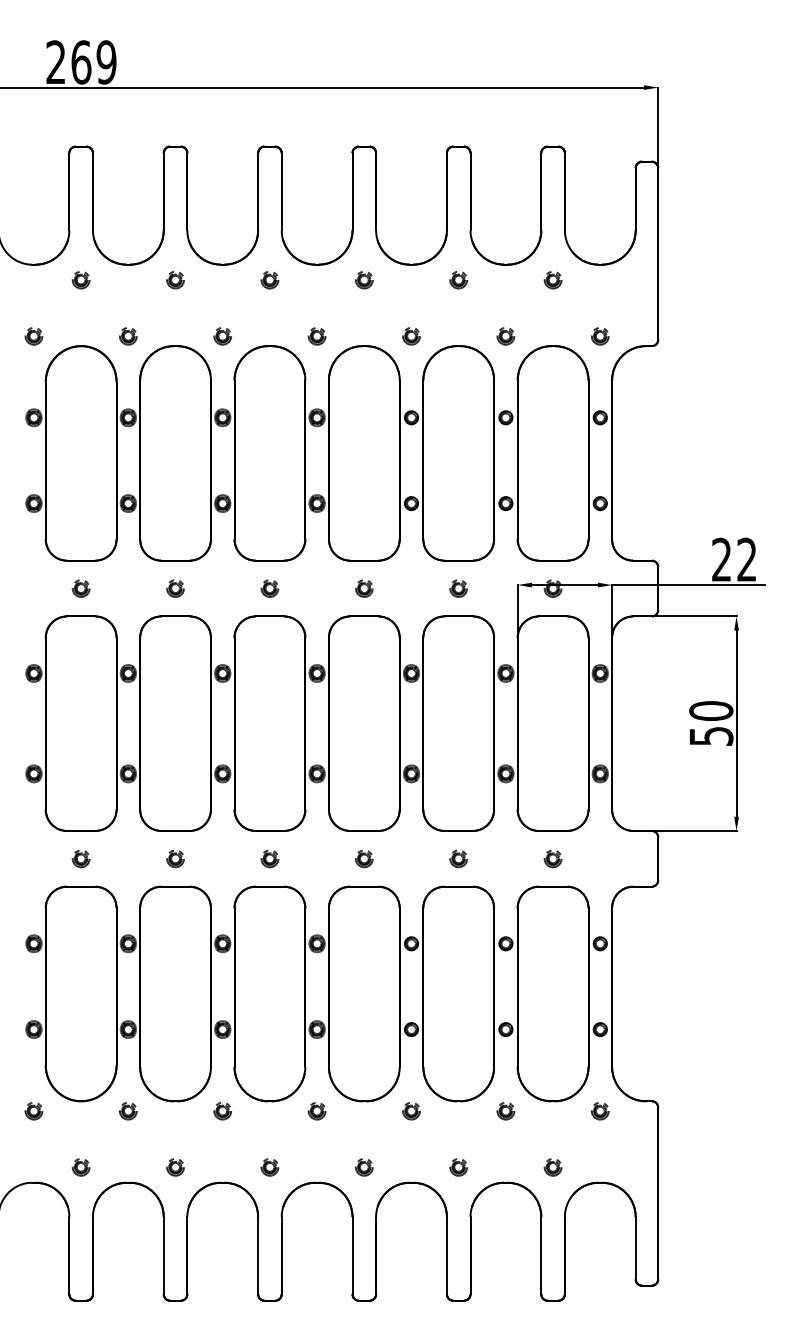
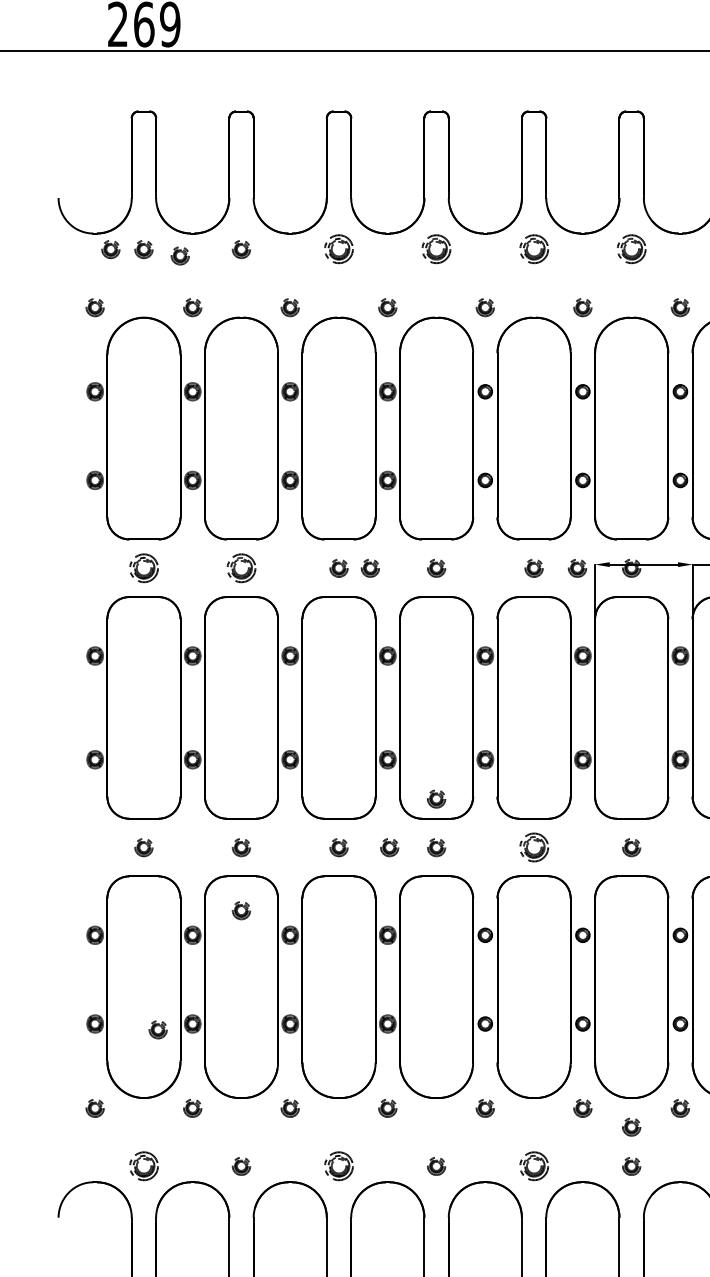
part: (48, 280) -> (110, 249), added
part: (269, 280) -> (338, 249), size x1.6
part: (364, 280) -> (436, 249), size x1.6
part: (458, 280) -> (533, 249), size x1.6
part: (552, 280) -> (631, 249), size x1.6
part: (116, 286) -> (180, 256), added
part: (80, 588) -> (143, 568), size x1.6
part: (175, 588) -> (241, 568), size x1.6
part: (300, 588) -> (370, 568), added
part: (500, 588) -> (577, 568), added
part: (364, 811) -> (436, 798), added
part: (318, 858) -> (389, 847), added
part: (458, 858) -> (533, 847), size x1.6
part: (175, 919) -> (241, 910), added
part: (94, 1035) -> (157, 1030), added
part: (552, 1129) -> (631, 1127), added
part: (80, 1167) -> (143, 1166), size x1.6
part: (269, 1167) -> (338, 1166), size x1.6
part: (458, 1167) -> (533, 1166), size x1.6

